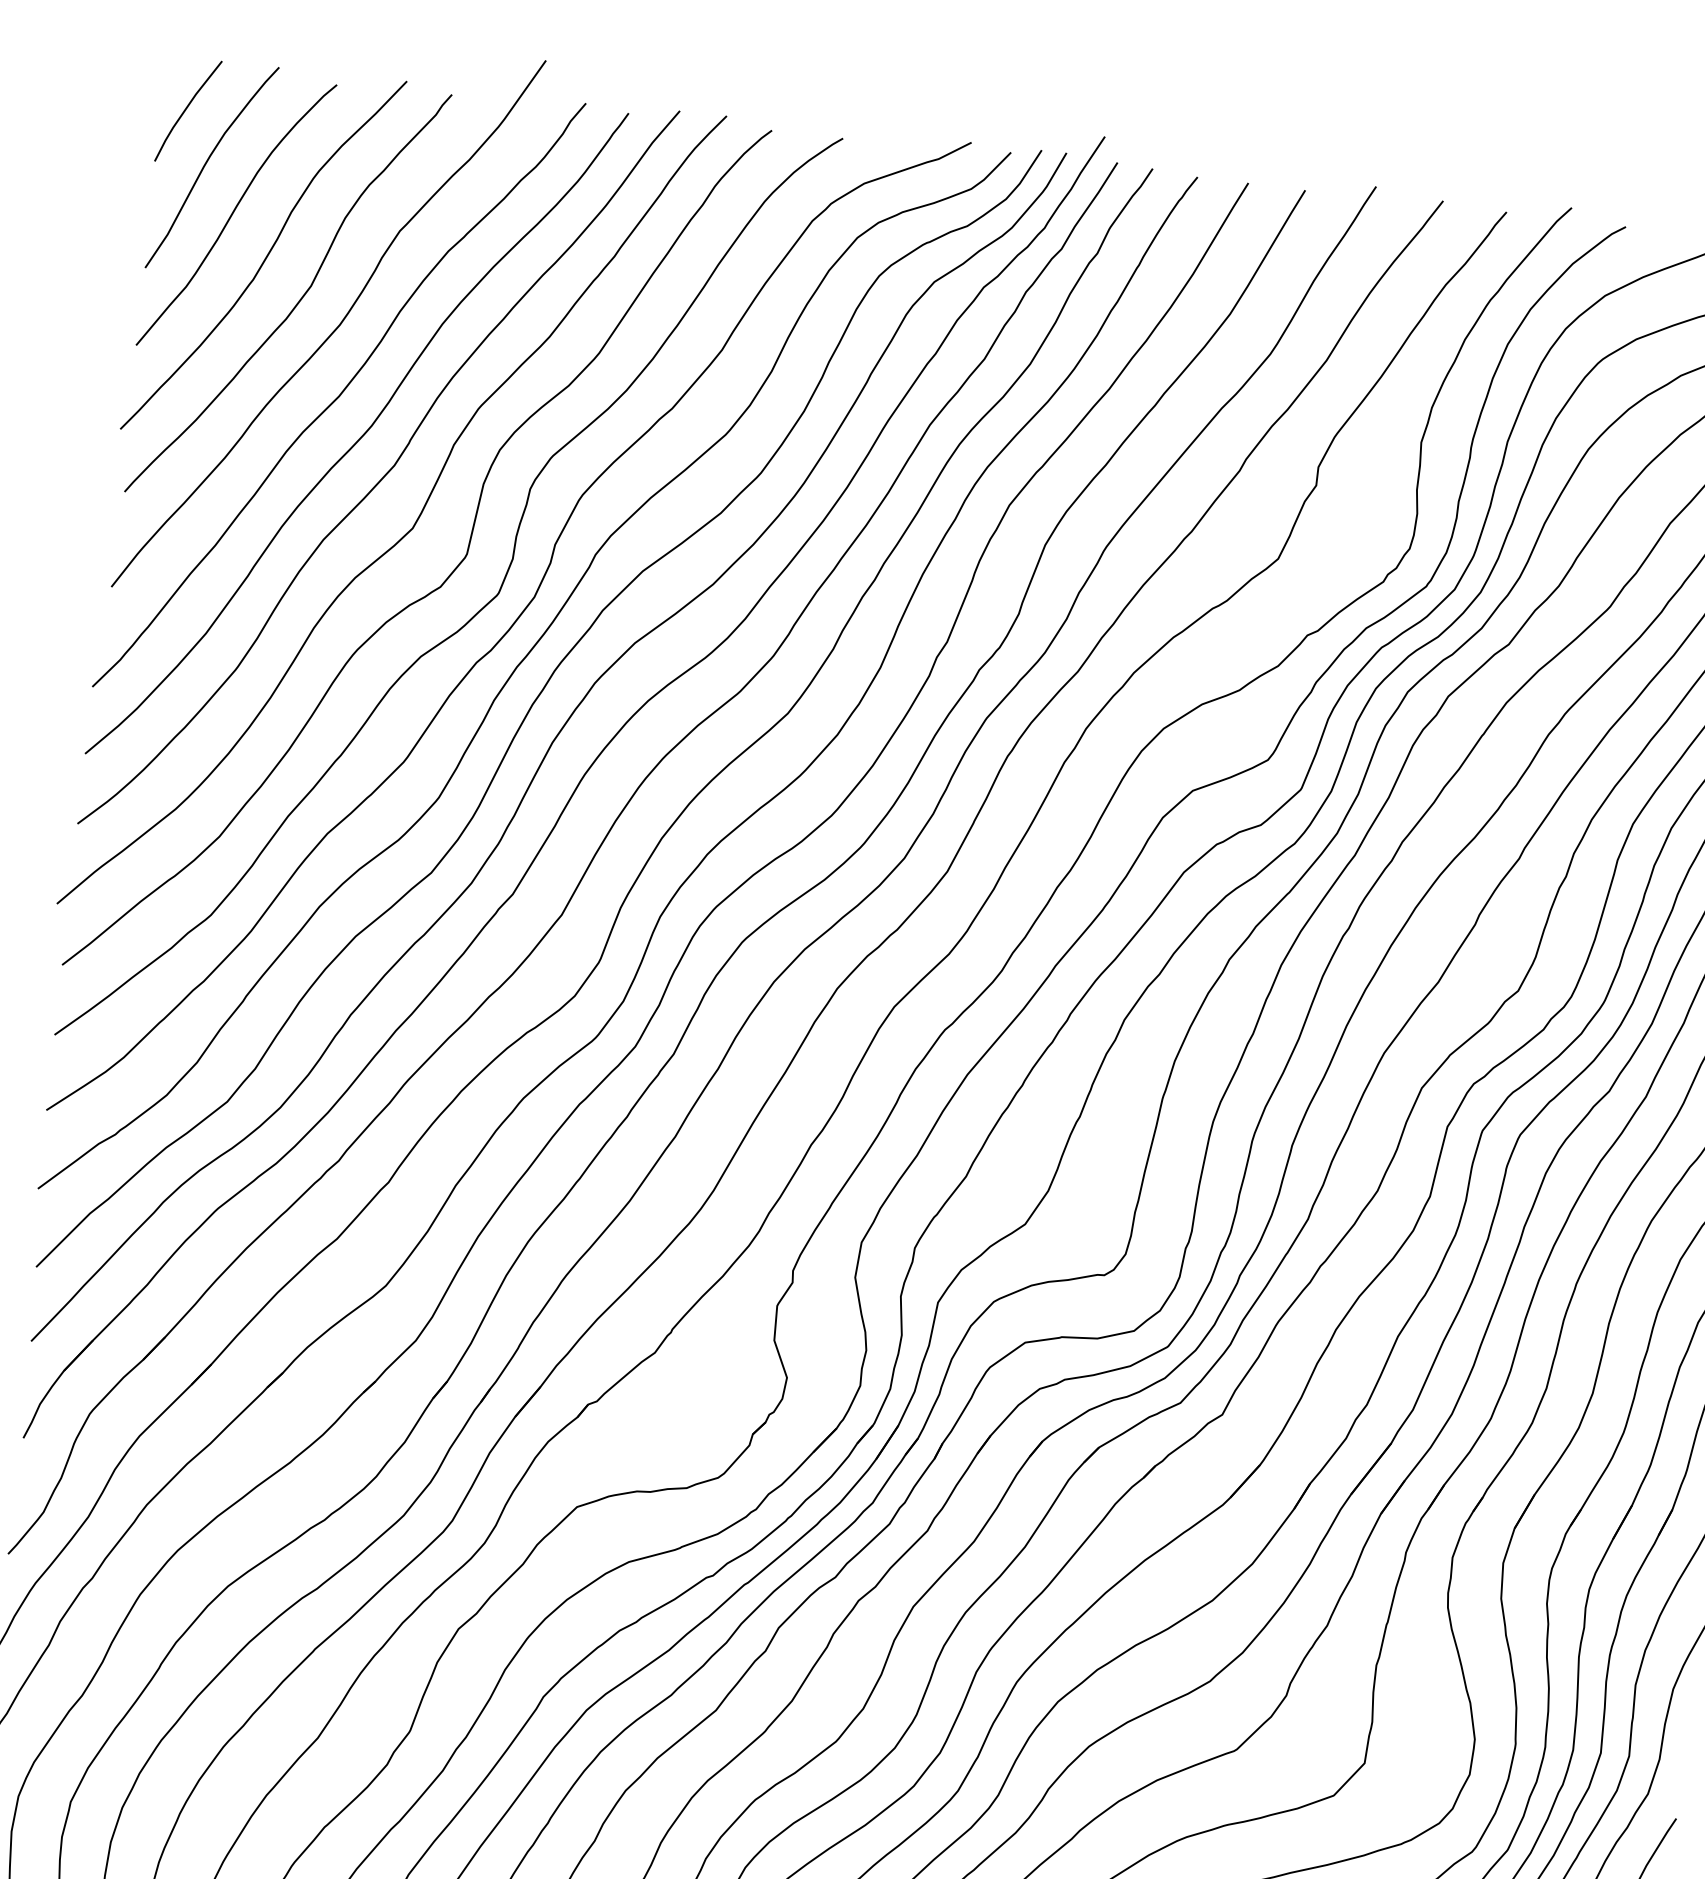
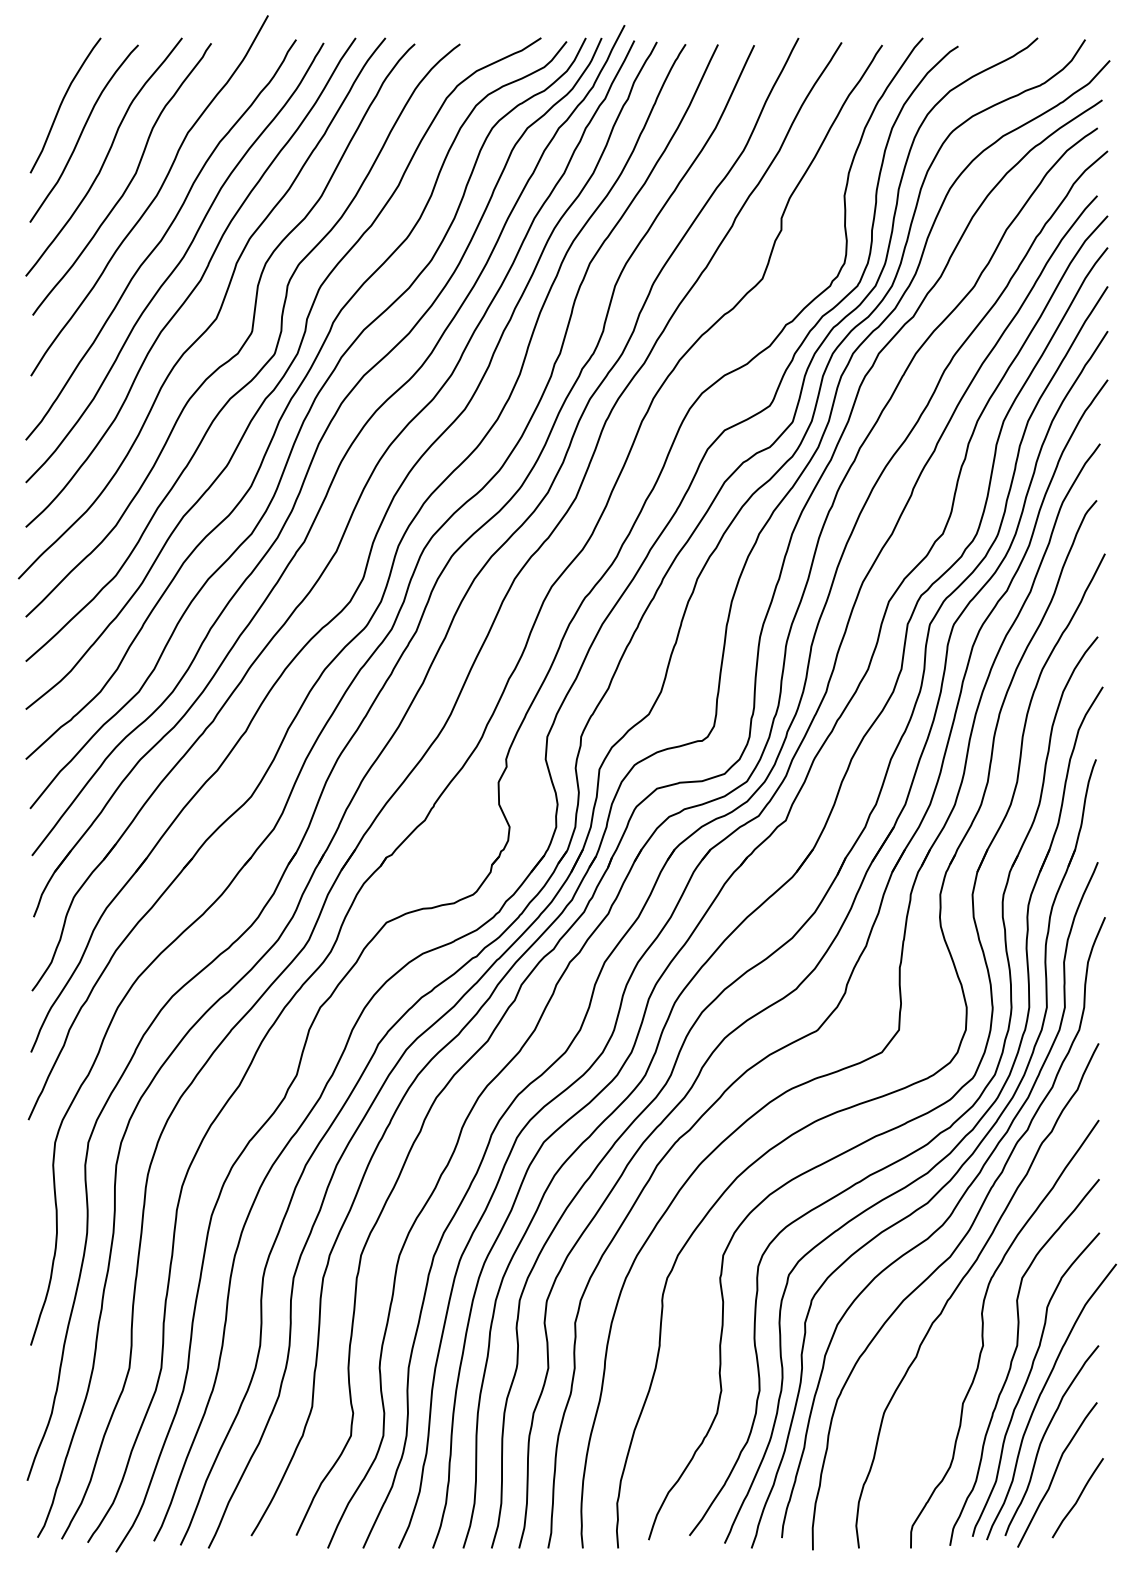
line: (188, 109) -> (46, 70), removed

